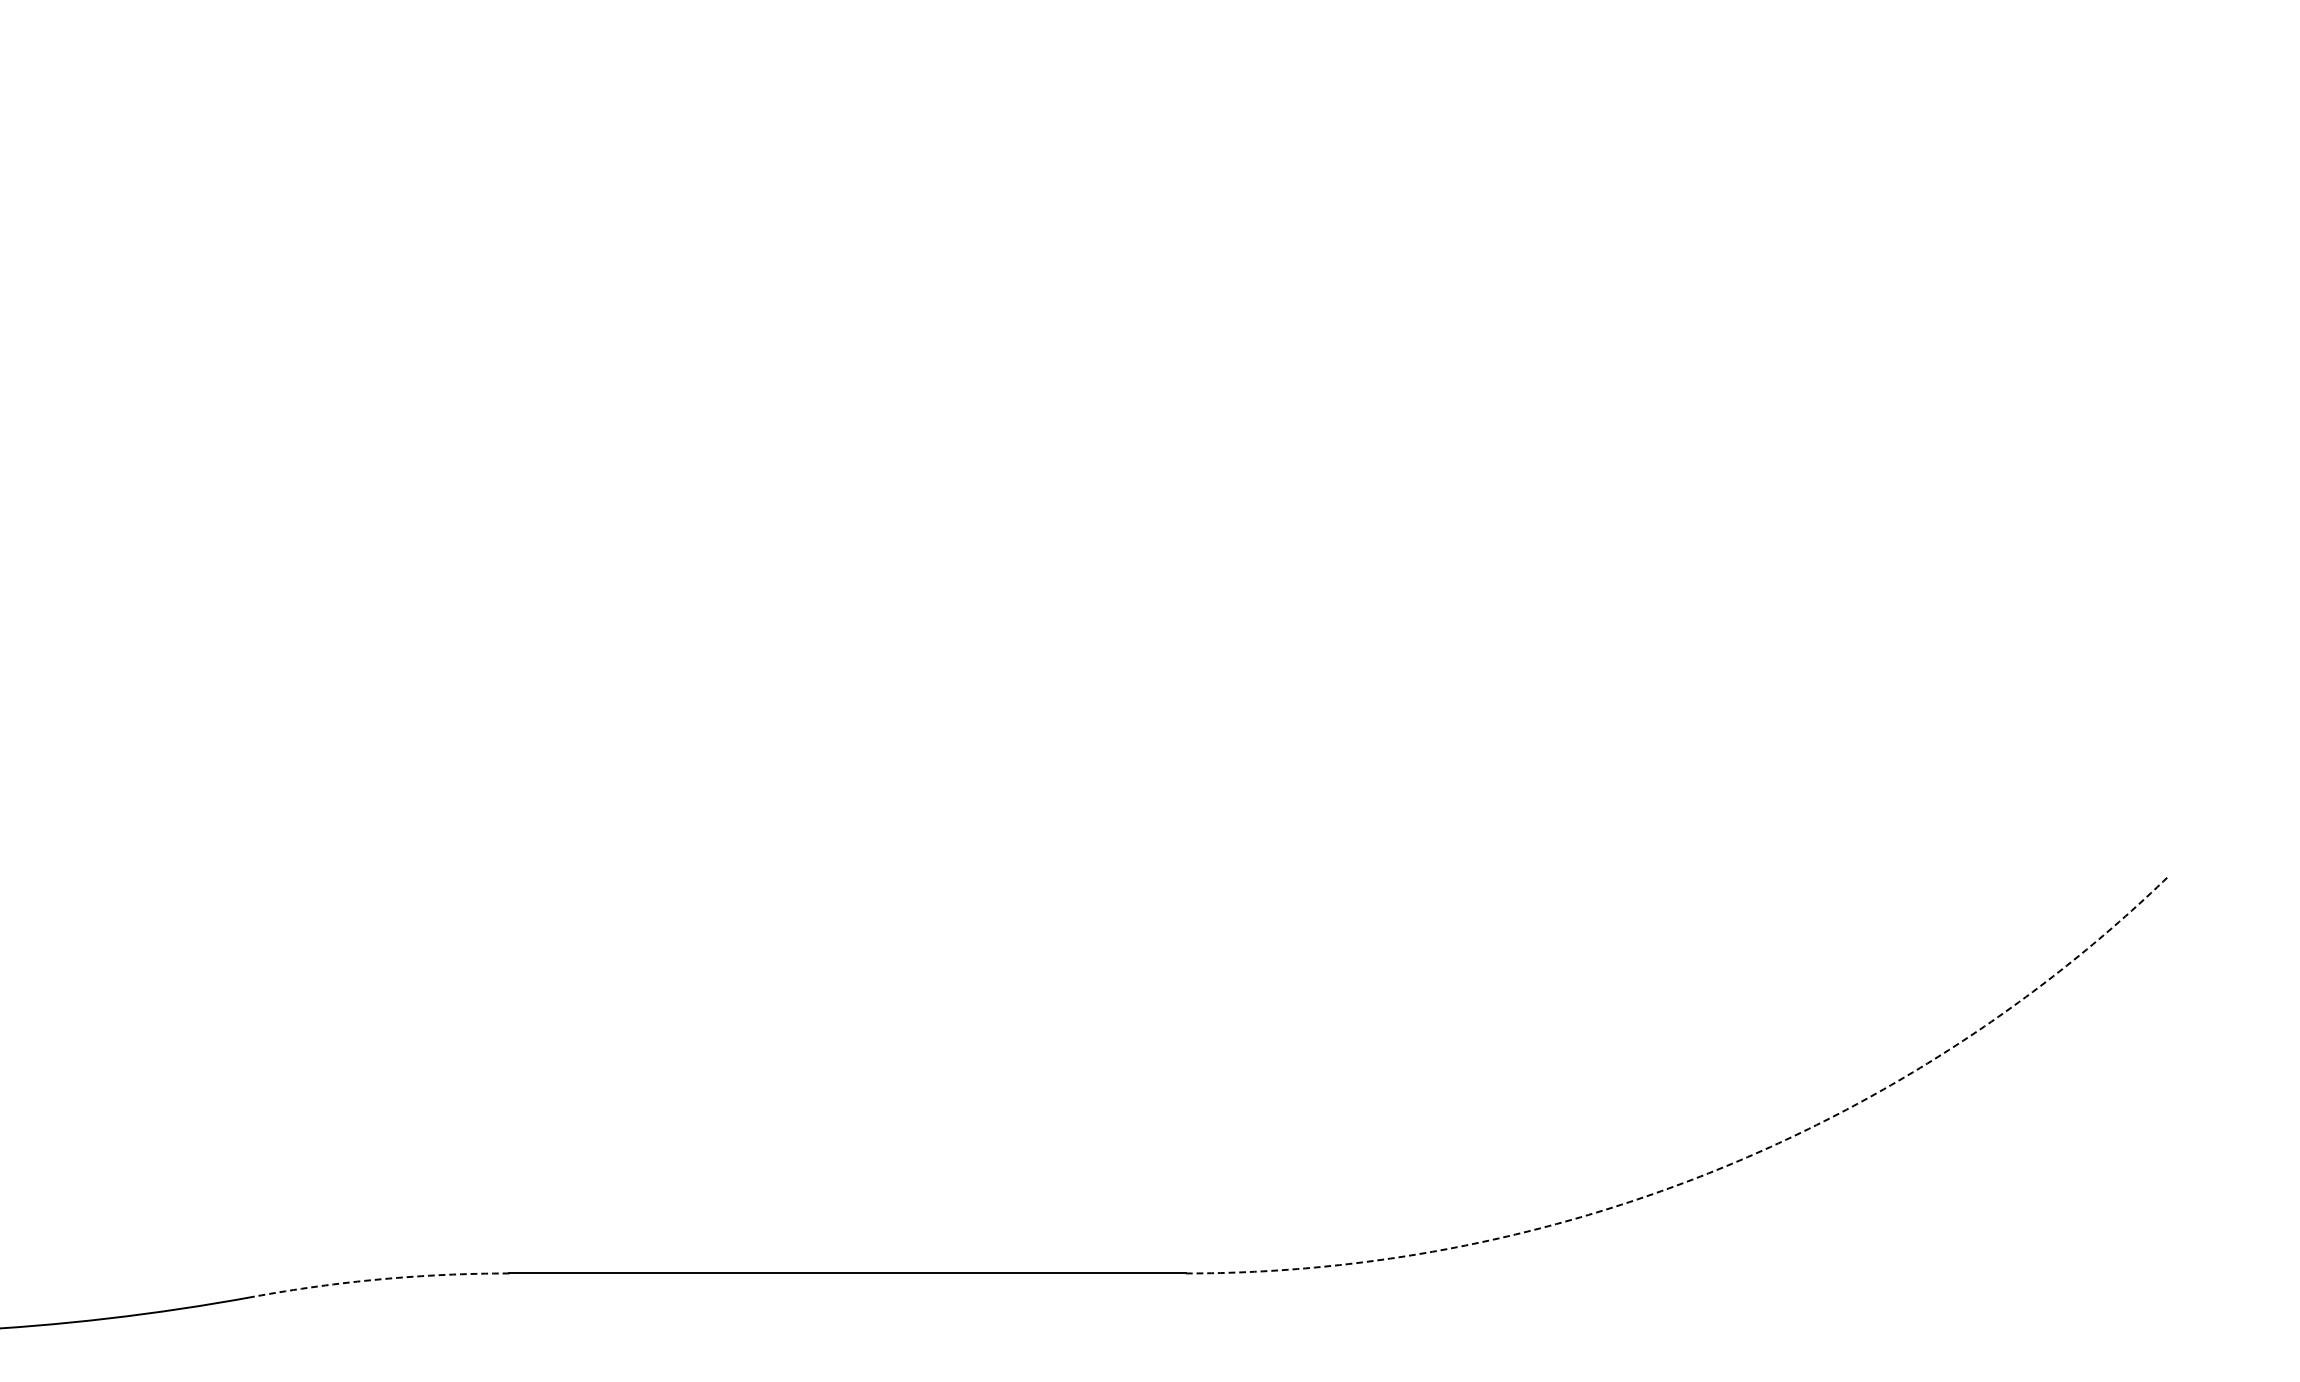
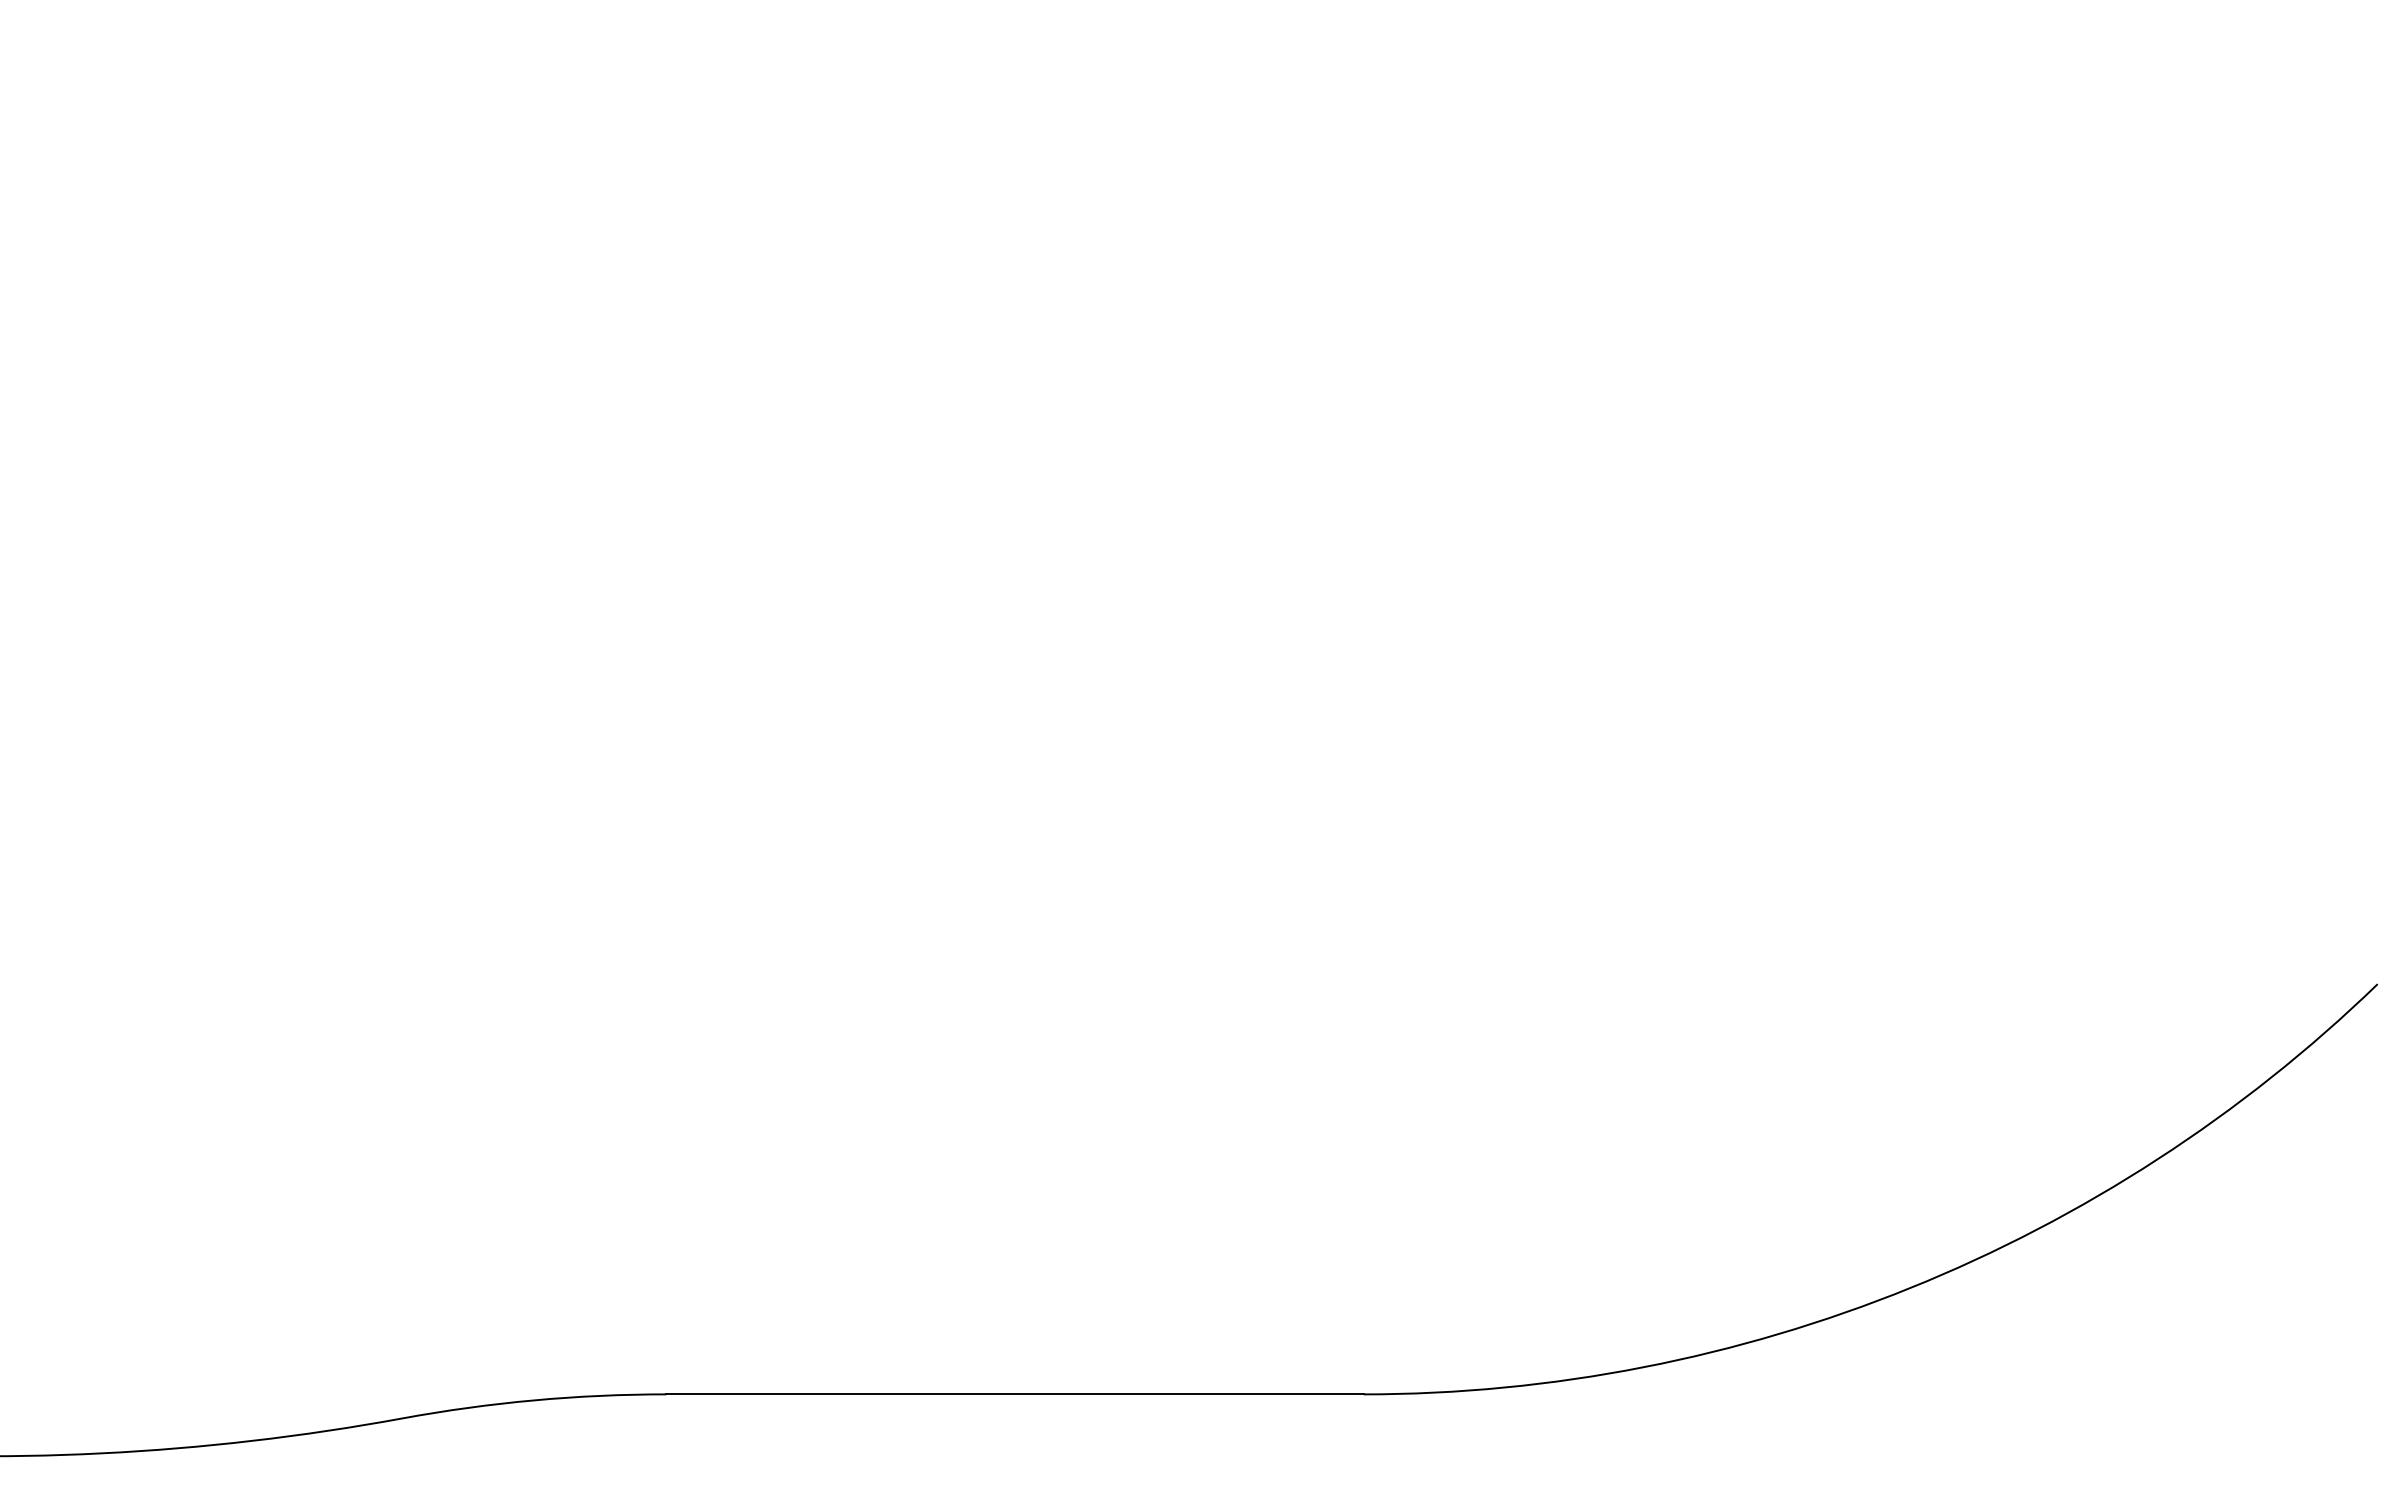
arc: (1716, 1169) -> (1910, 1287), dashed -> solid
arc: (381, 1279) -> (534, 1400), dashed -> solid

